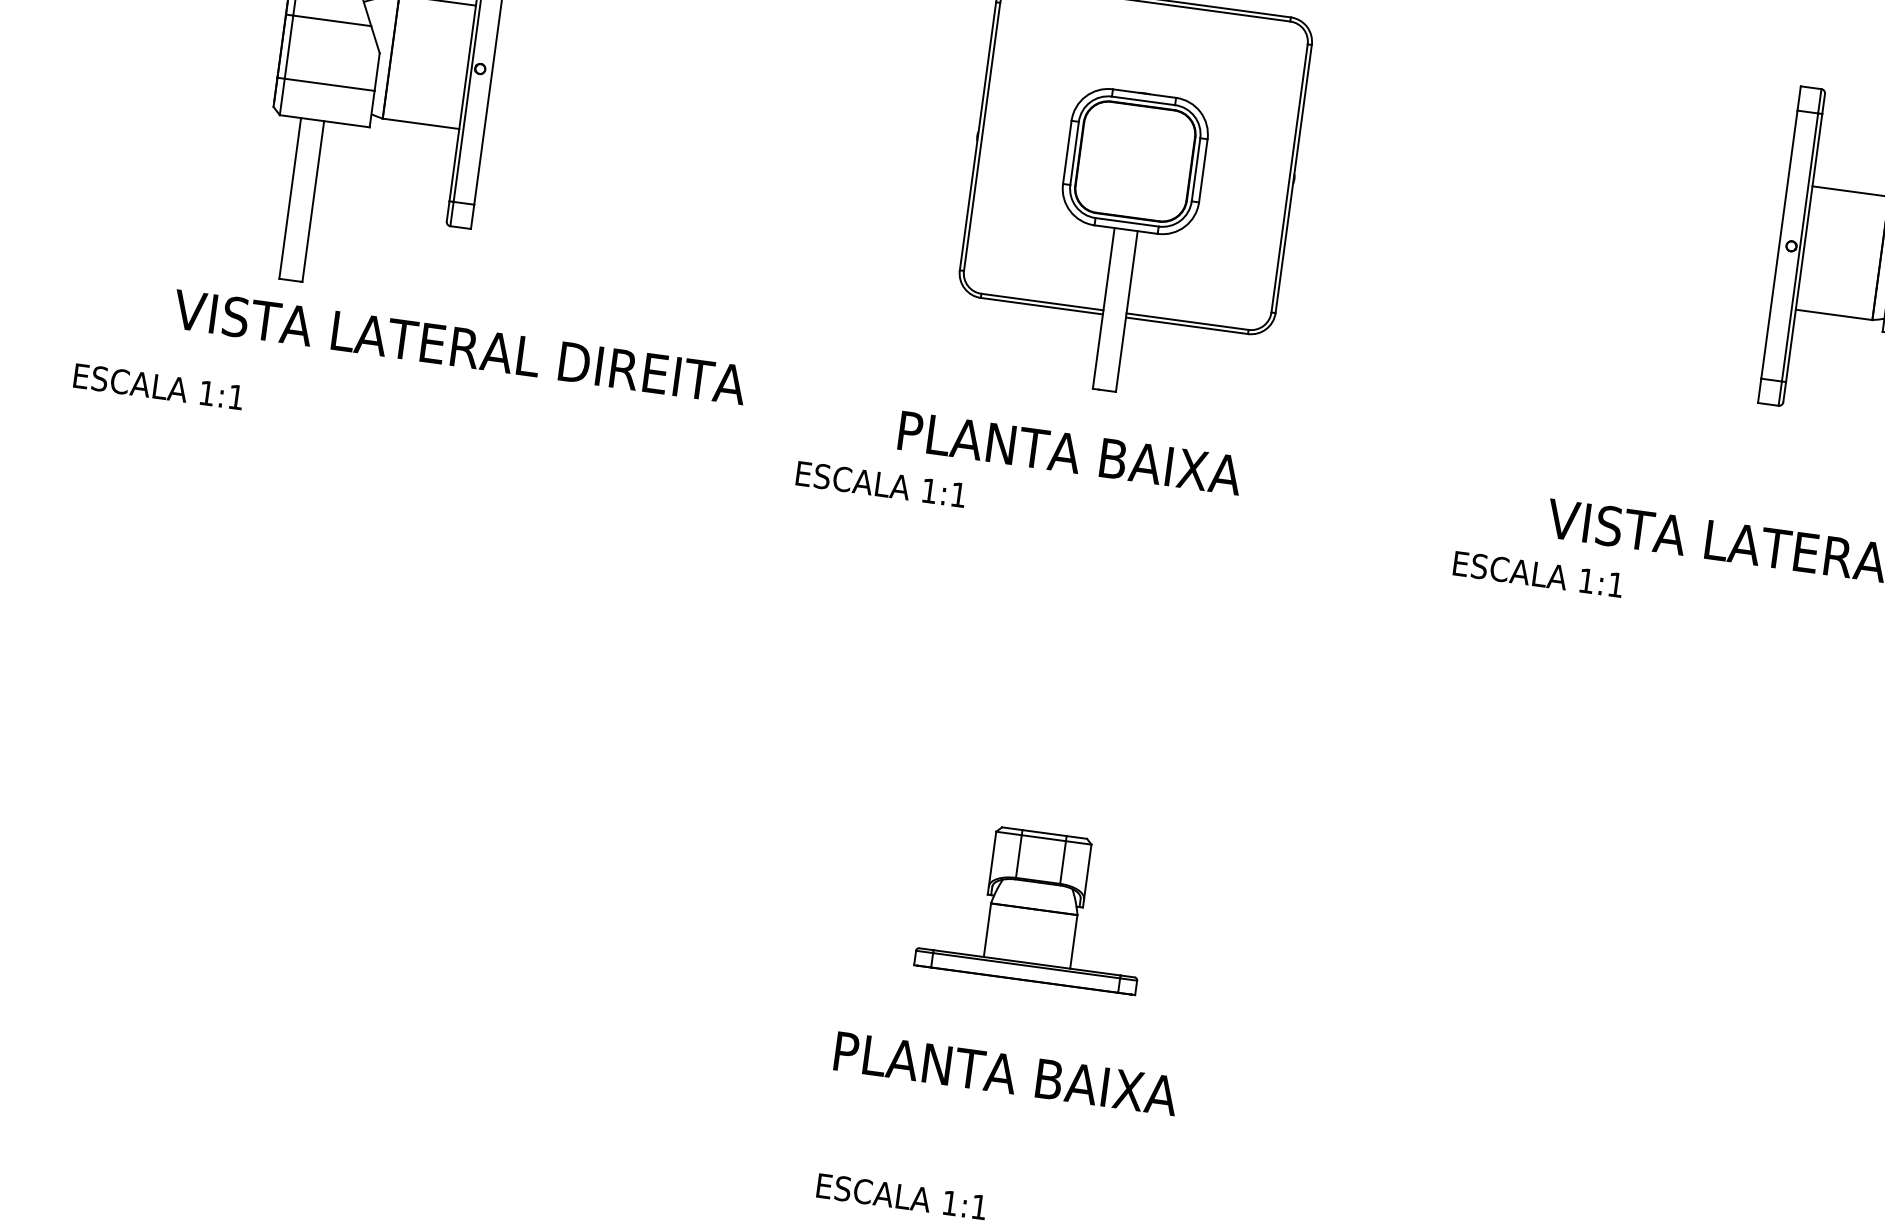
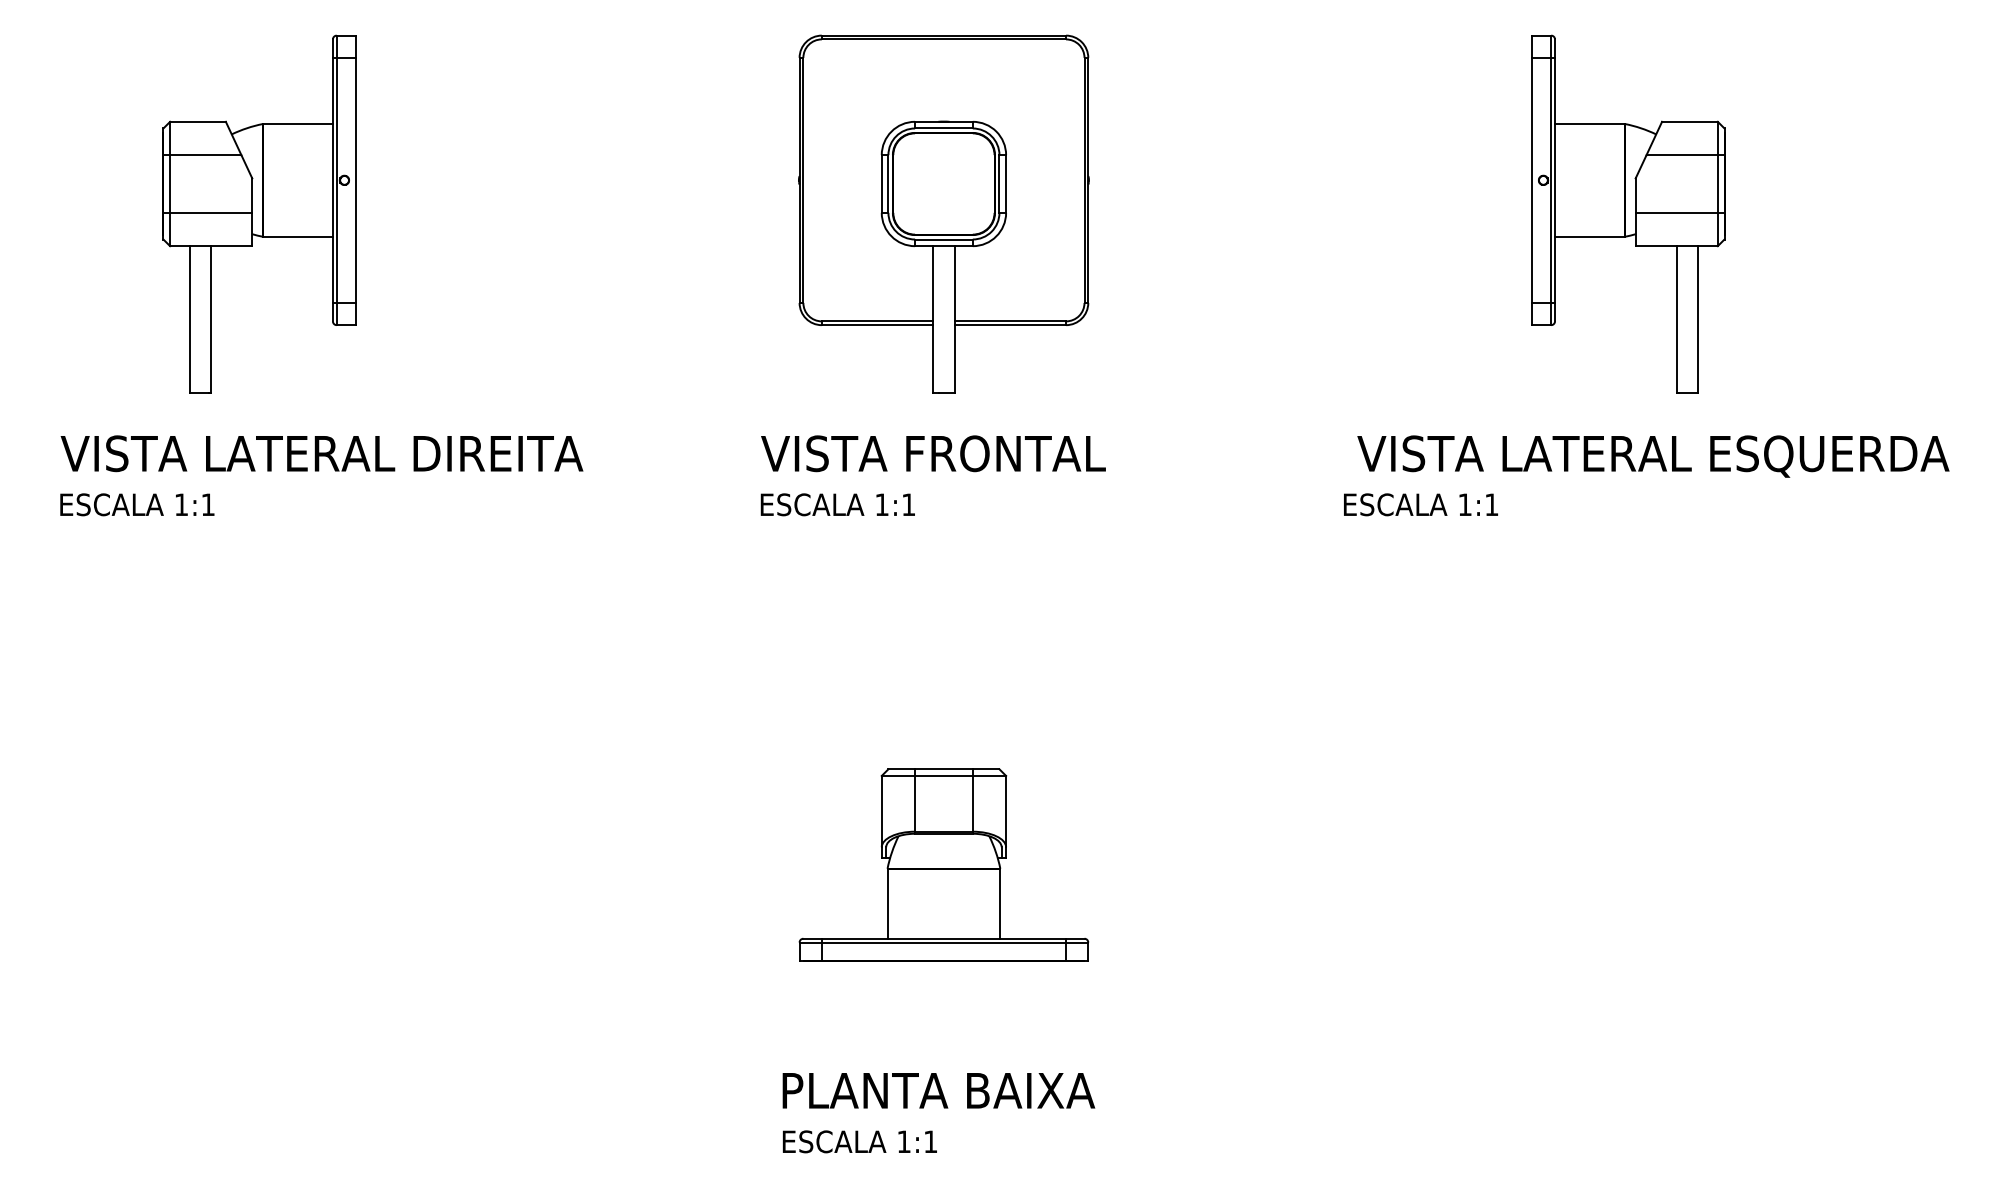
text: (459, 346) -> (321, 453), moved
text: (158, 386) -> (137, 504), moved
text: (1084, 454) -> (933, 453), PLANTA BAIXA -> VISTA FRONTAL
text: (880, 484) -> (837, 504), moved
text: (1537, 574) -> (1420, 504), moved
part: (1034, 905) -> (943, 864), size x1.43
text: (1005, 1073) -> (938, 1090), moved

